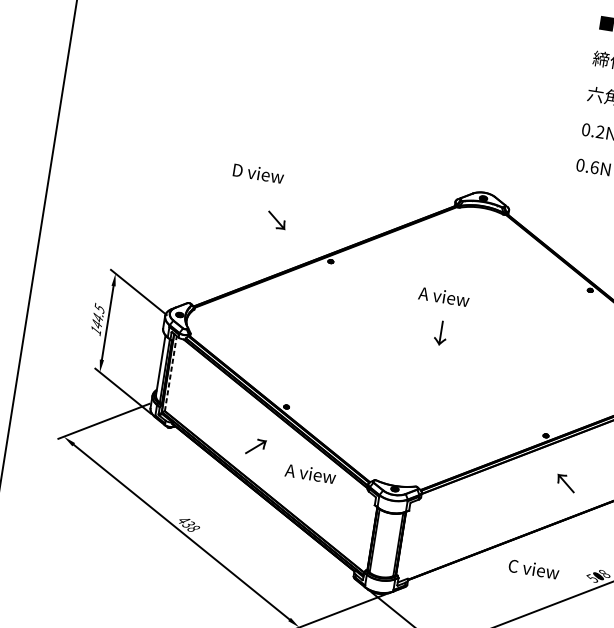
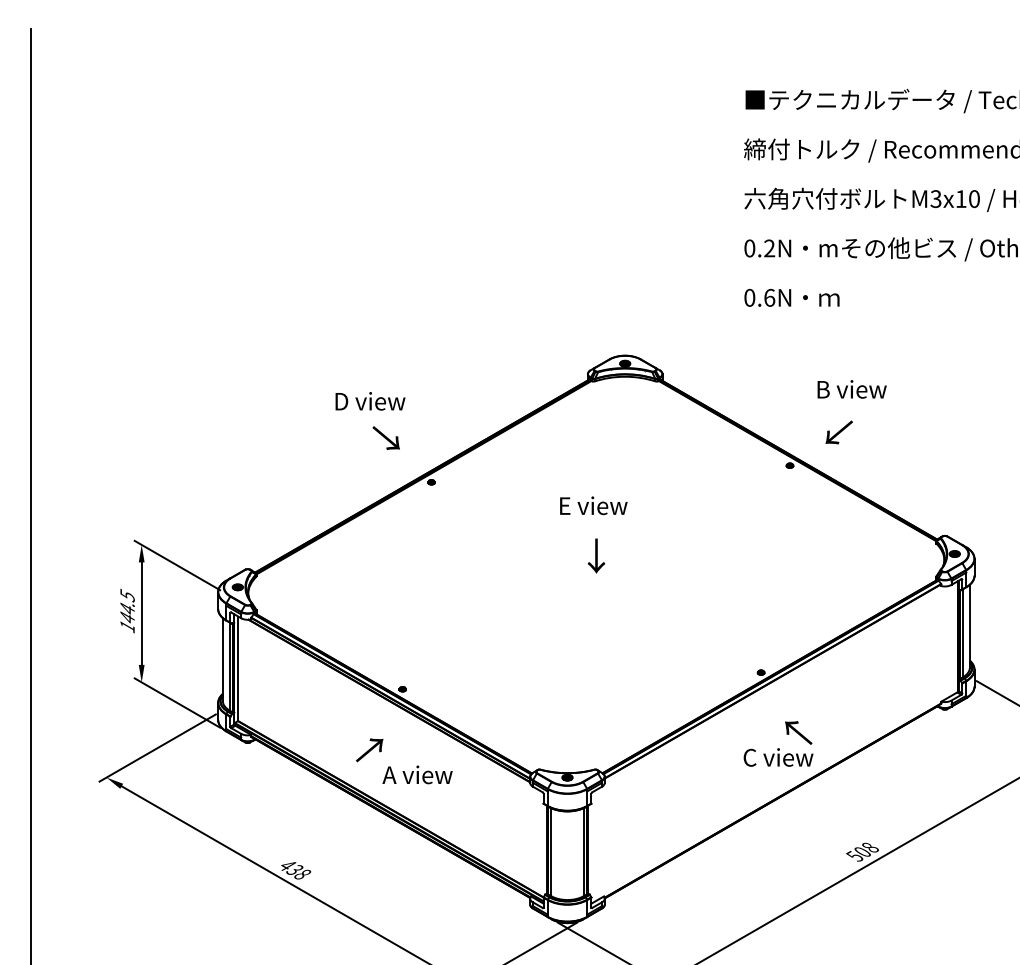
text: (258, 173) -> (370, 401), moved
text: (276, 219) -> (385, 437), moved
text: (443, 296) -> (592, 505), A view -> E view
line: (171, 373) -> (238, 668), dashed -> solid
text: (310, 473) -> (417, 774), moved
text: (533, 569) -> (778, 757), moved

